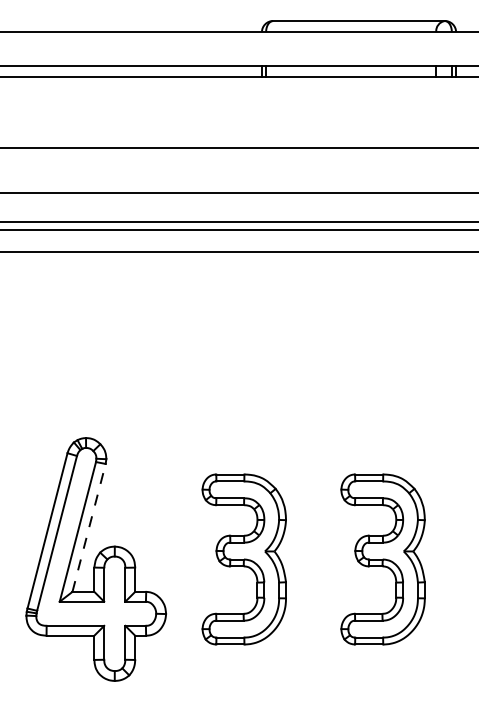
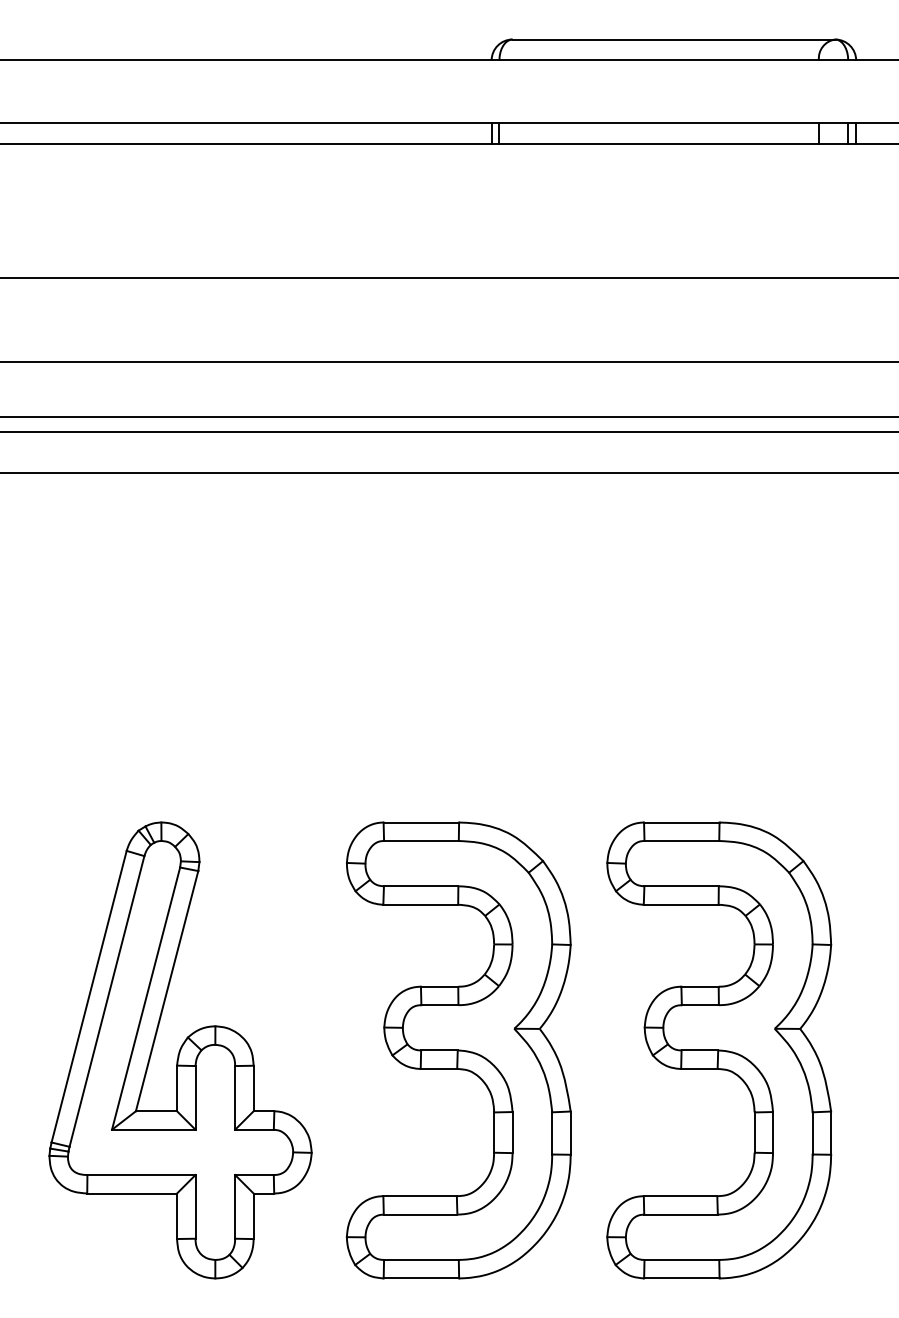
line: (89, 527) -> (167, 990), dashed -> solid
part: (243, 559) -> (457, 1050), size x1.43
part: (382, 559) -> (717, 1050), size x1.43

